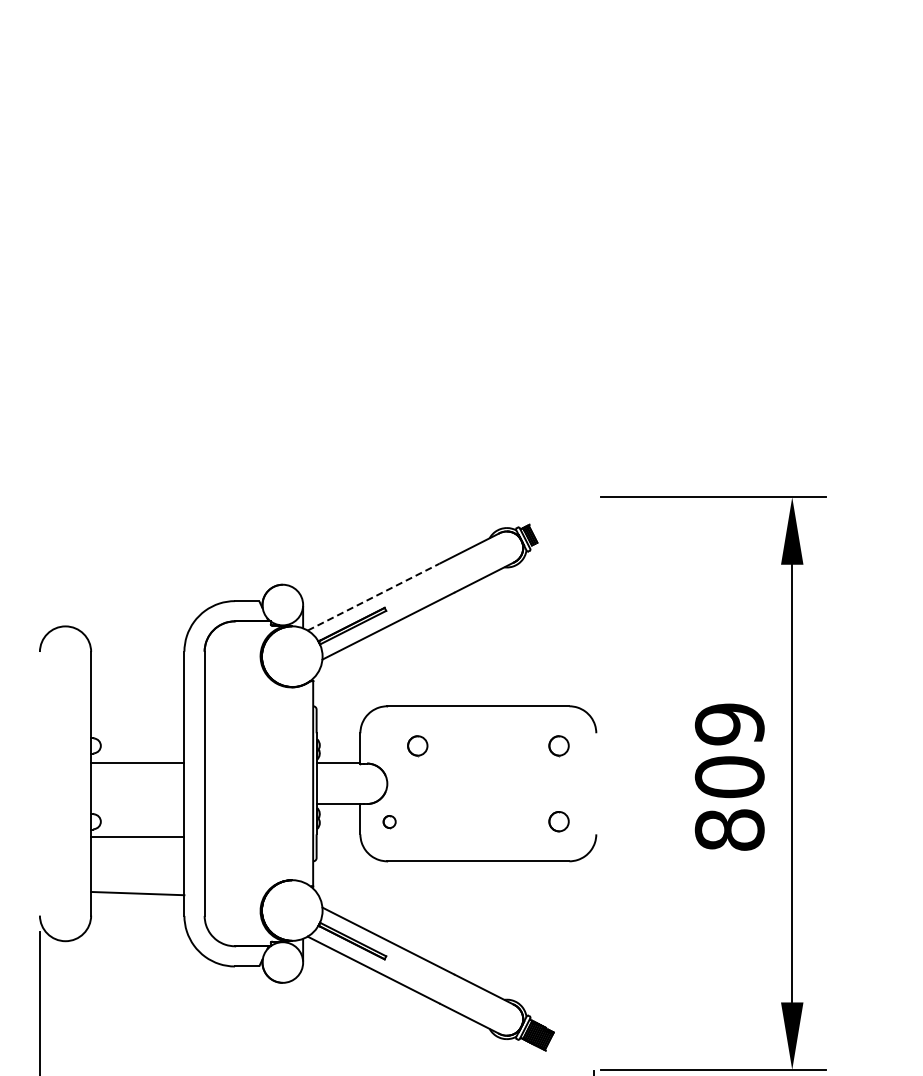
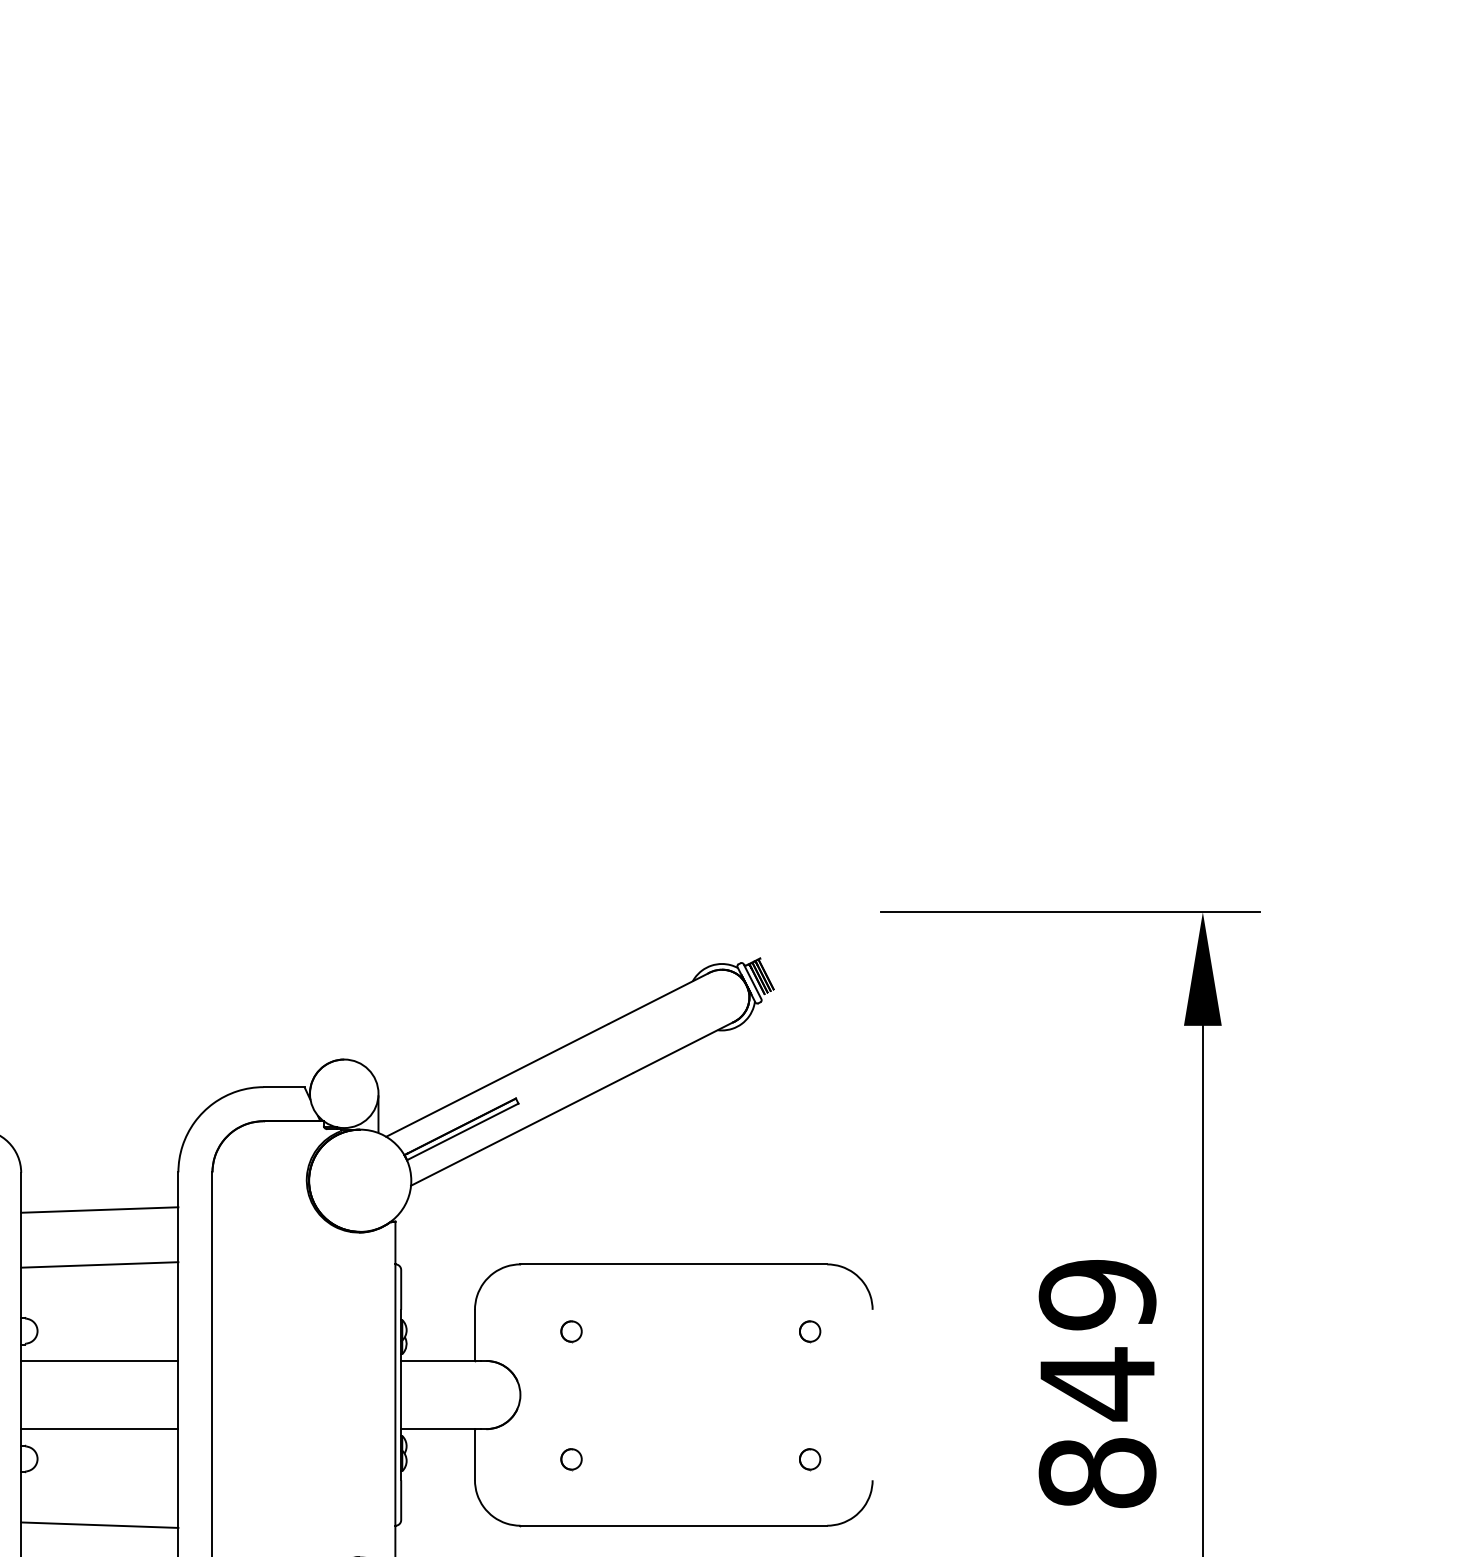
line: (373, 597) -> (497, 1081), dashed -> solid
line: (137, 673) -> (99, 1209), added
line: (137, 706) -> (99, 1264), added
circle: (417, 746) -> (571, 1332), size x0.62
circle: (559, 746) -> (810, 1332), size x0.62
text: (729, 777) -> (1097, 1384), 809 -> 849
circle: (389, 822) -> (571, 1460), moved
circle: (559, 822) -> (810, 1460), size x0.62
line: (137, 837) -> (99, 1429), moved
line: (137, 860) -> (99, 1524), added

